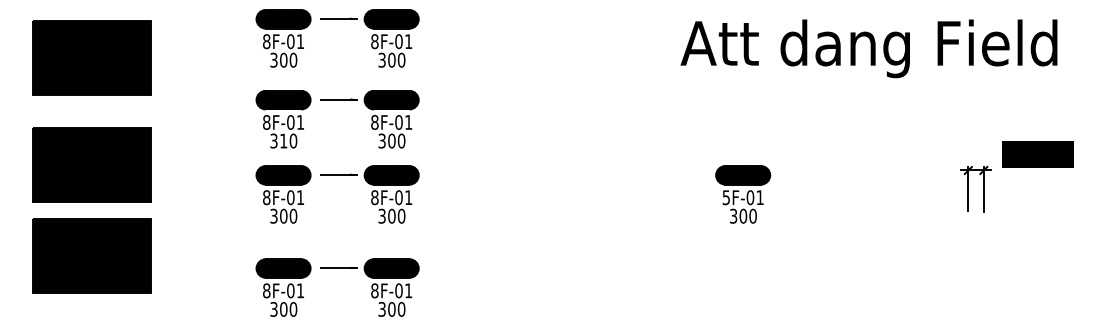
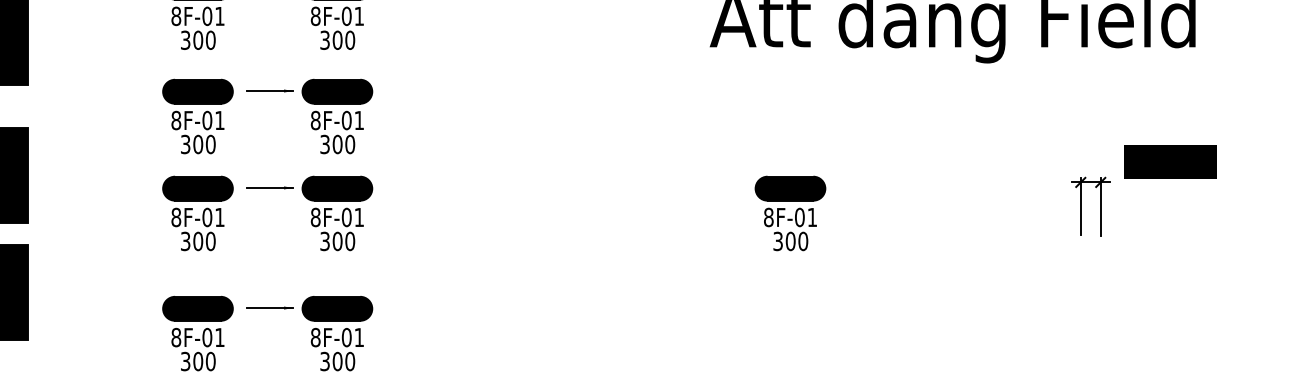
text: (283, 140) -> (197, 143), 310 -> 300
text: (726, 197) -> (768, 217), 5F-01 -> 8F-01

